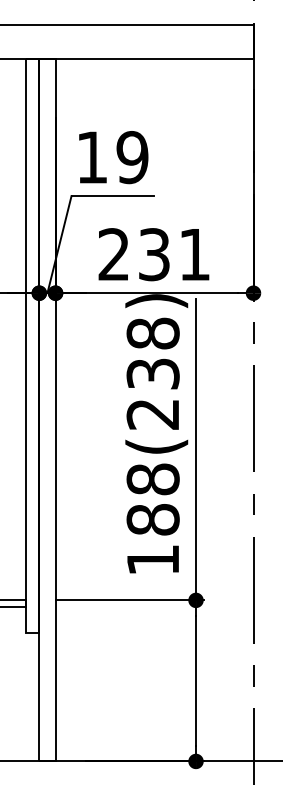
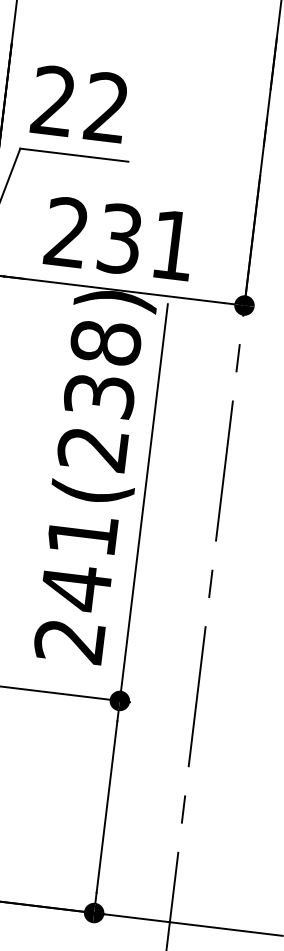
text: (112, 157) -> (80, 104), 19 -> 22
text: (152, 519) -> (75, 587), 188(238) -> 241(238)

